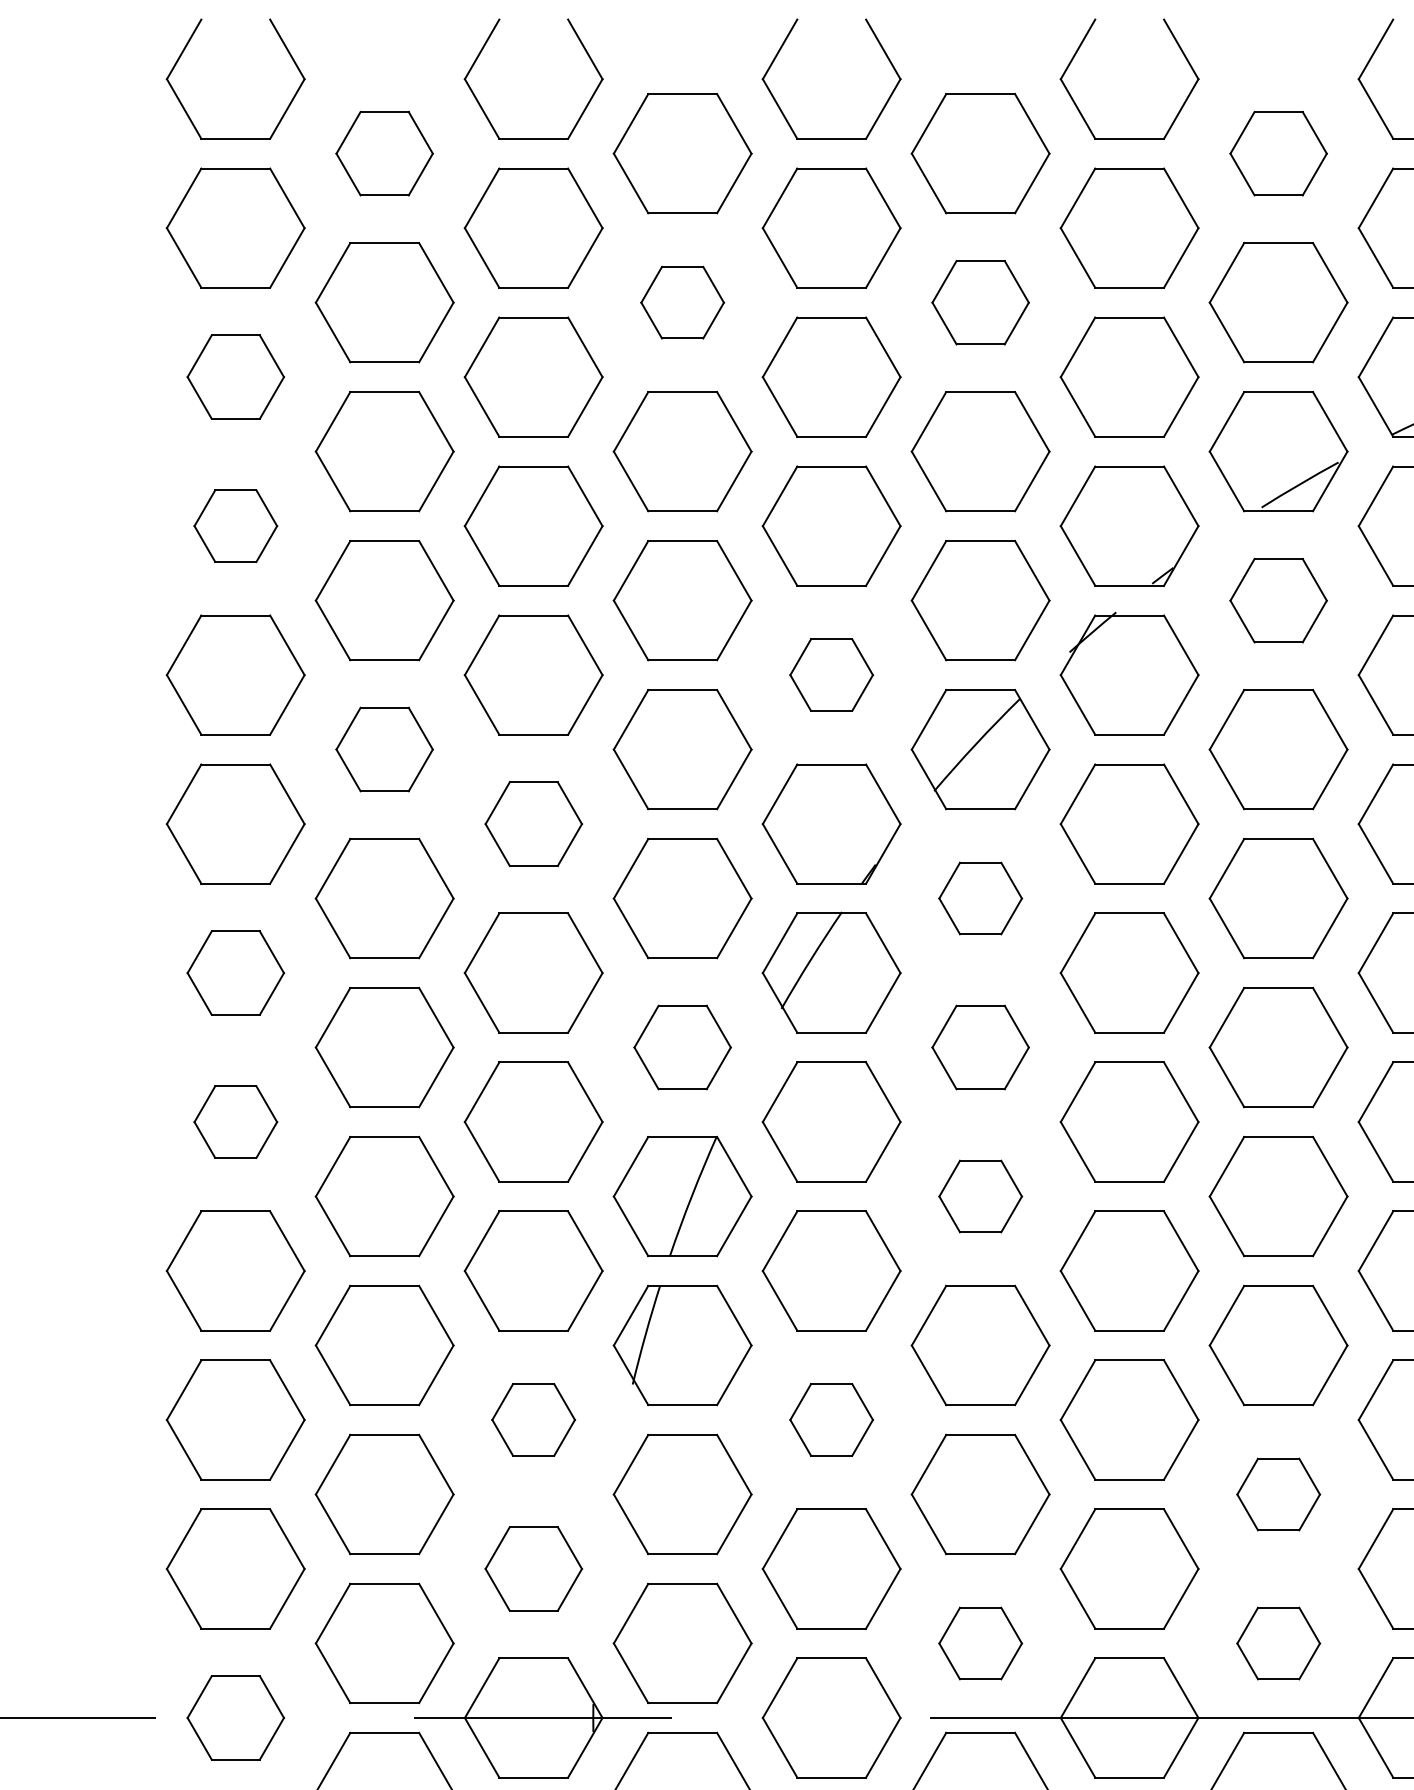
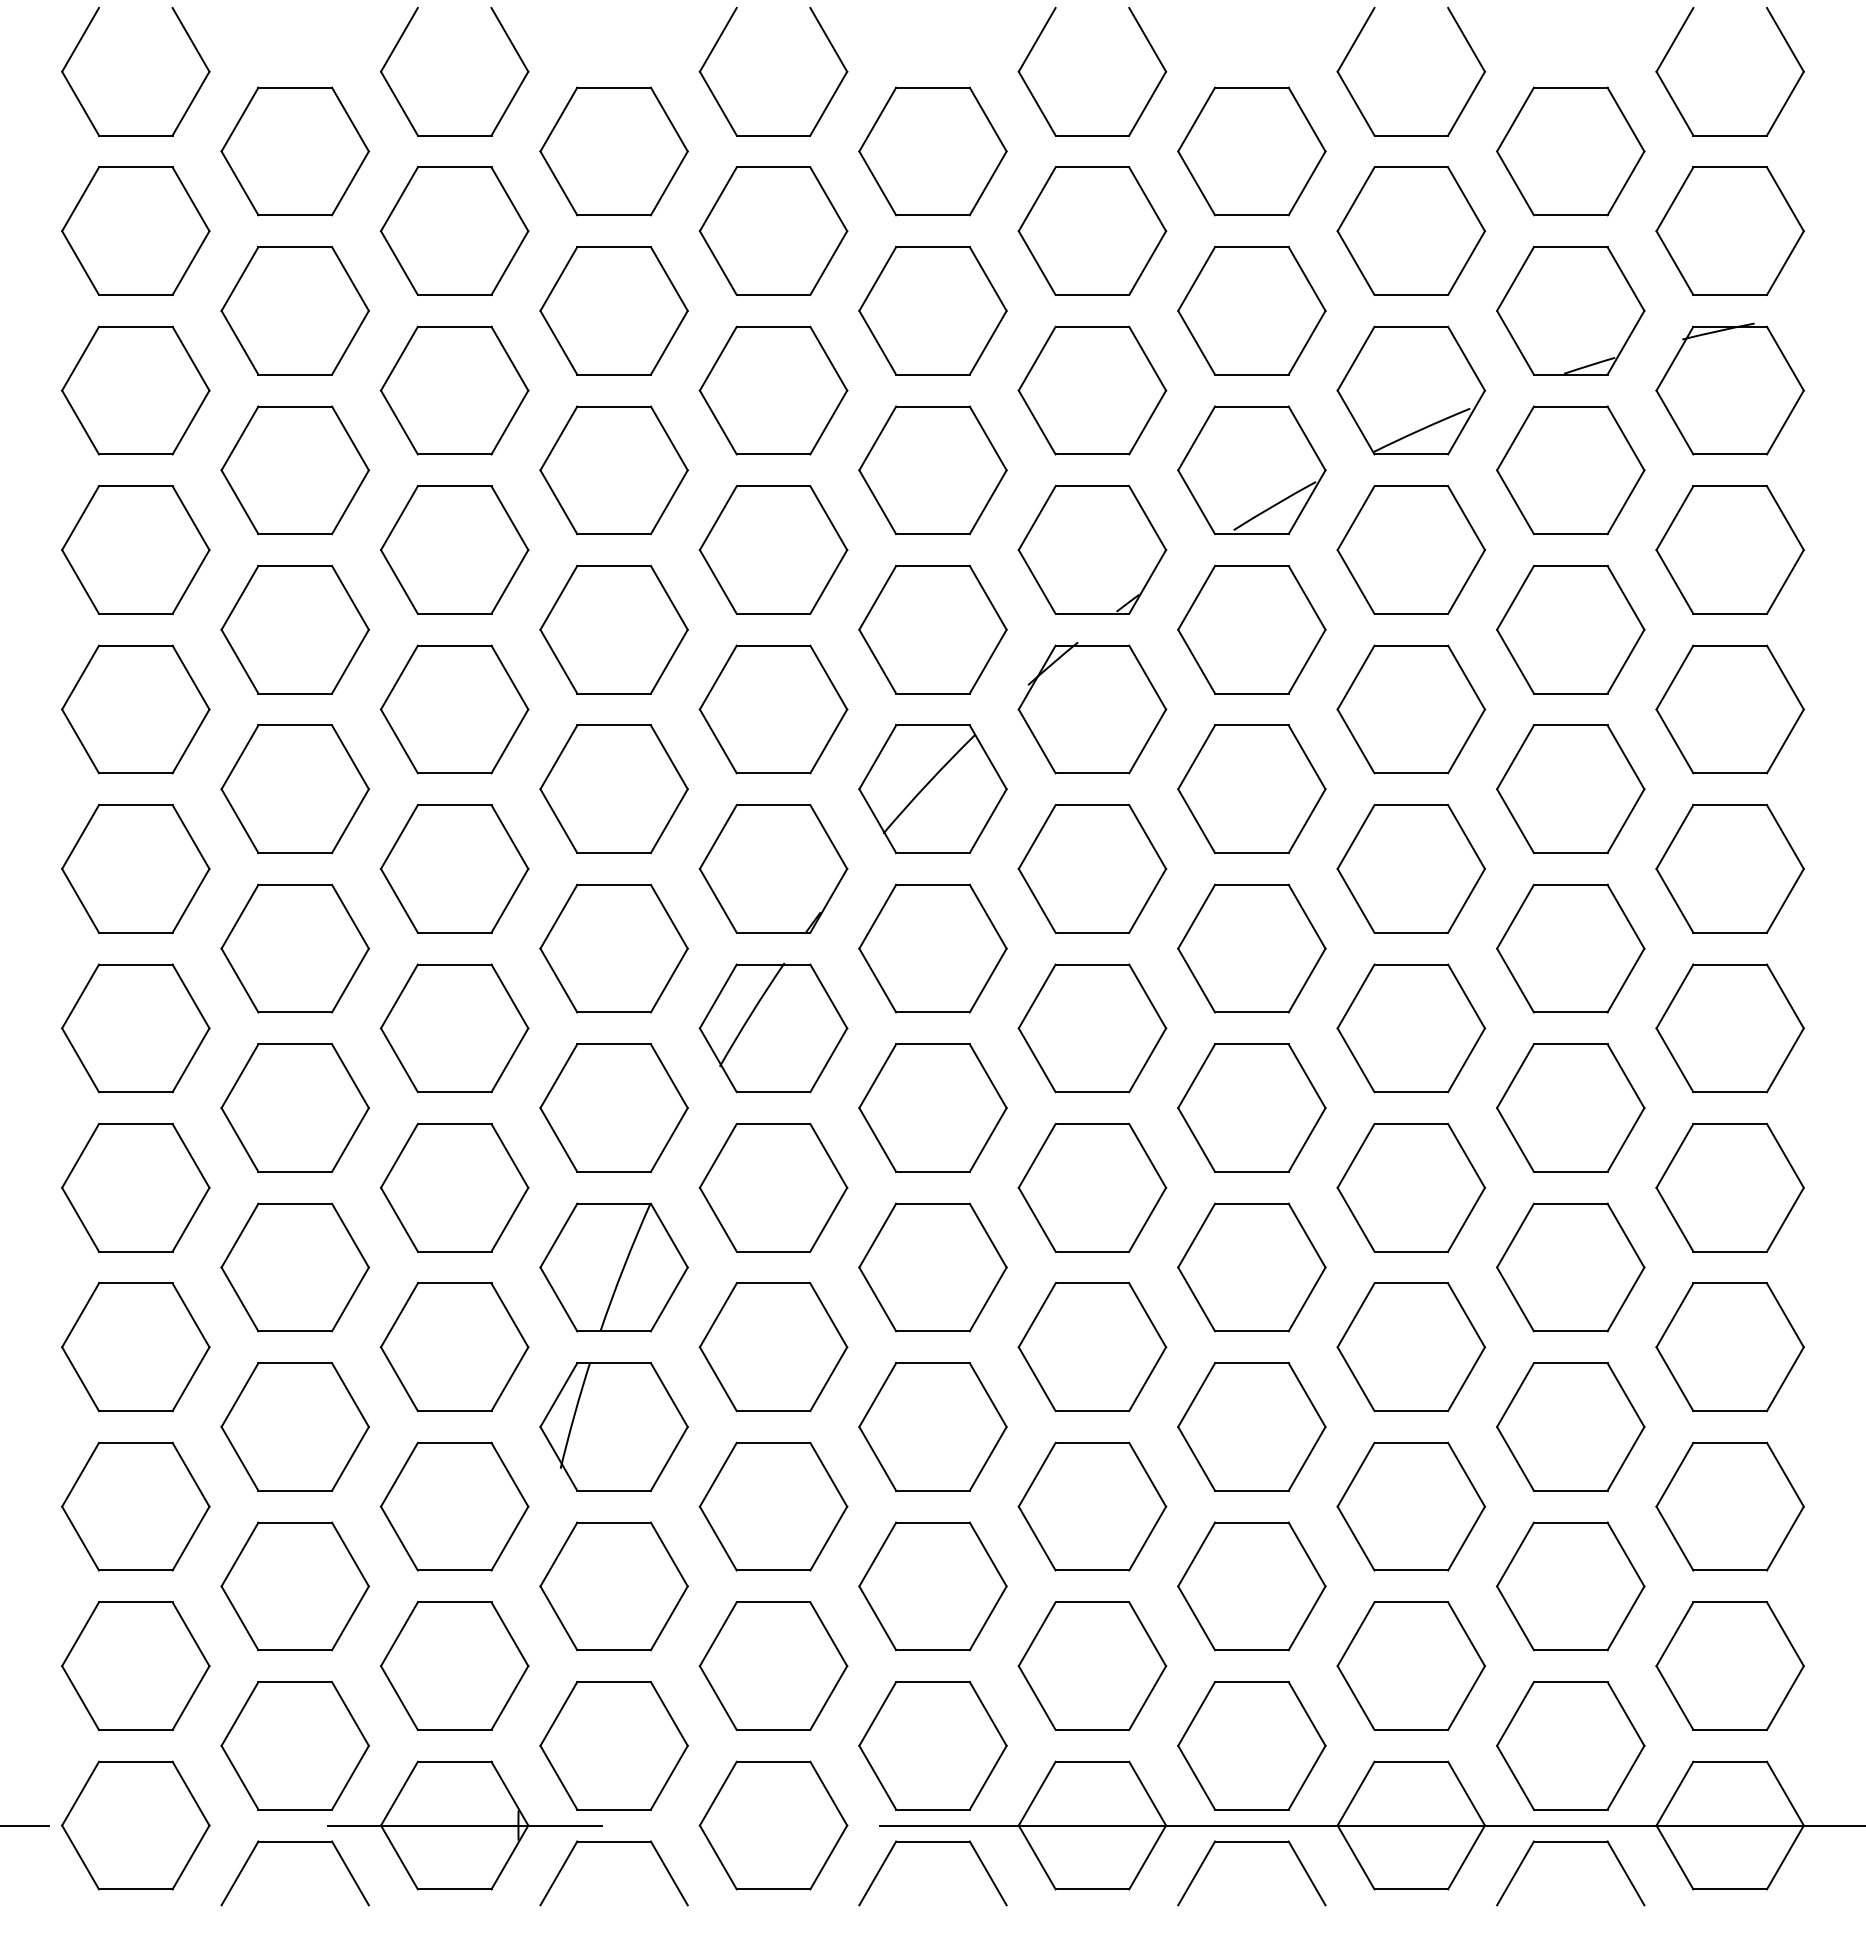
part: (384, 153) -> (294, 151), size x1.43
part: (1278, 153) -> (1251, 151), size x1.43
part: (682, 302) -> (613, 310), size x1.67
part: (980, 302) -> (932, 310), size x1.43
part: (235, 377) -> (135, 390), size x1.43
part: (235, 525) -> (135, 549), size x1.67
part: (1278, 600) -> (1251, 629), size x1.43
part: (831, 675) -> (773, 709), size x1.67
part: (384, 748) -> (294, 788), size x1.43
part: (533, 823) -> (454, 868), size x1.43
part: (980, 898) -> (932, 948), size x1.67
part: (235, 973) -> (135, 1028), size x1.43
part: (682, 1047) -> (613, 1107), size x1.43
part: (980, 1047) -> (932, 1107), size x1.43
part: (235, 1121) -> (135, 1187), size x1.67
part: (980, 1196) -> (932, 1267), size x1.67
part: (533, 1419) -> (454, 1506), size x1.67
part: (831, 1419) -> (773, 1506), size x1.67
part: (1278, 1494) -> (1251, 1586), size x1.67
part: (533, 1568) -> (454, 1665), size x1.43
part: (980, 1643) -> (932, 1745), size x1.67
part: (1278, 1643) -> (1251, 1745), size x1.67
part: (235, 1717) -> (135, 1825), size x1.43

